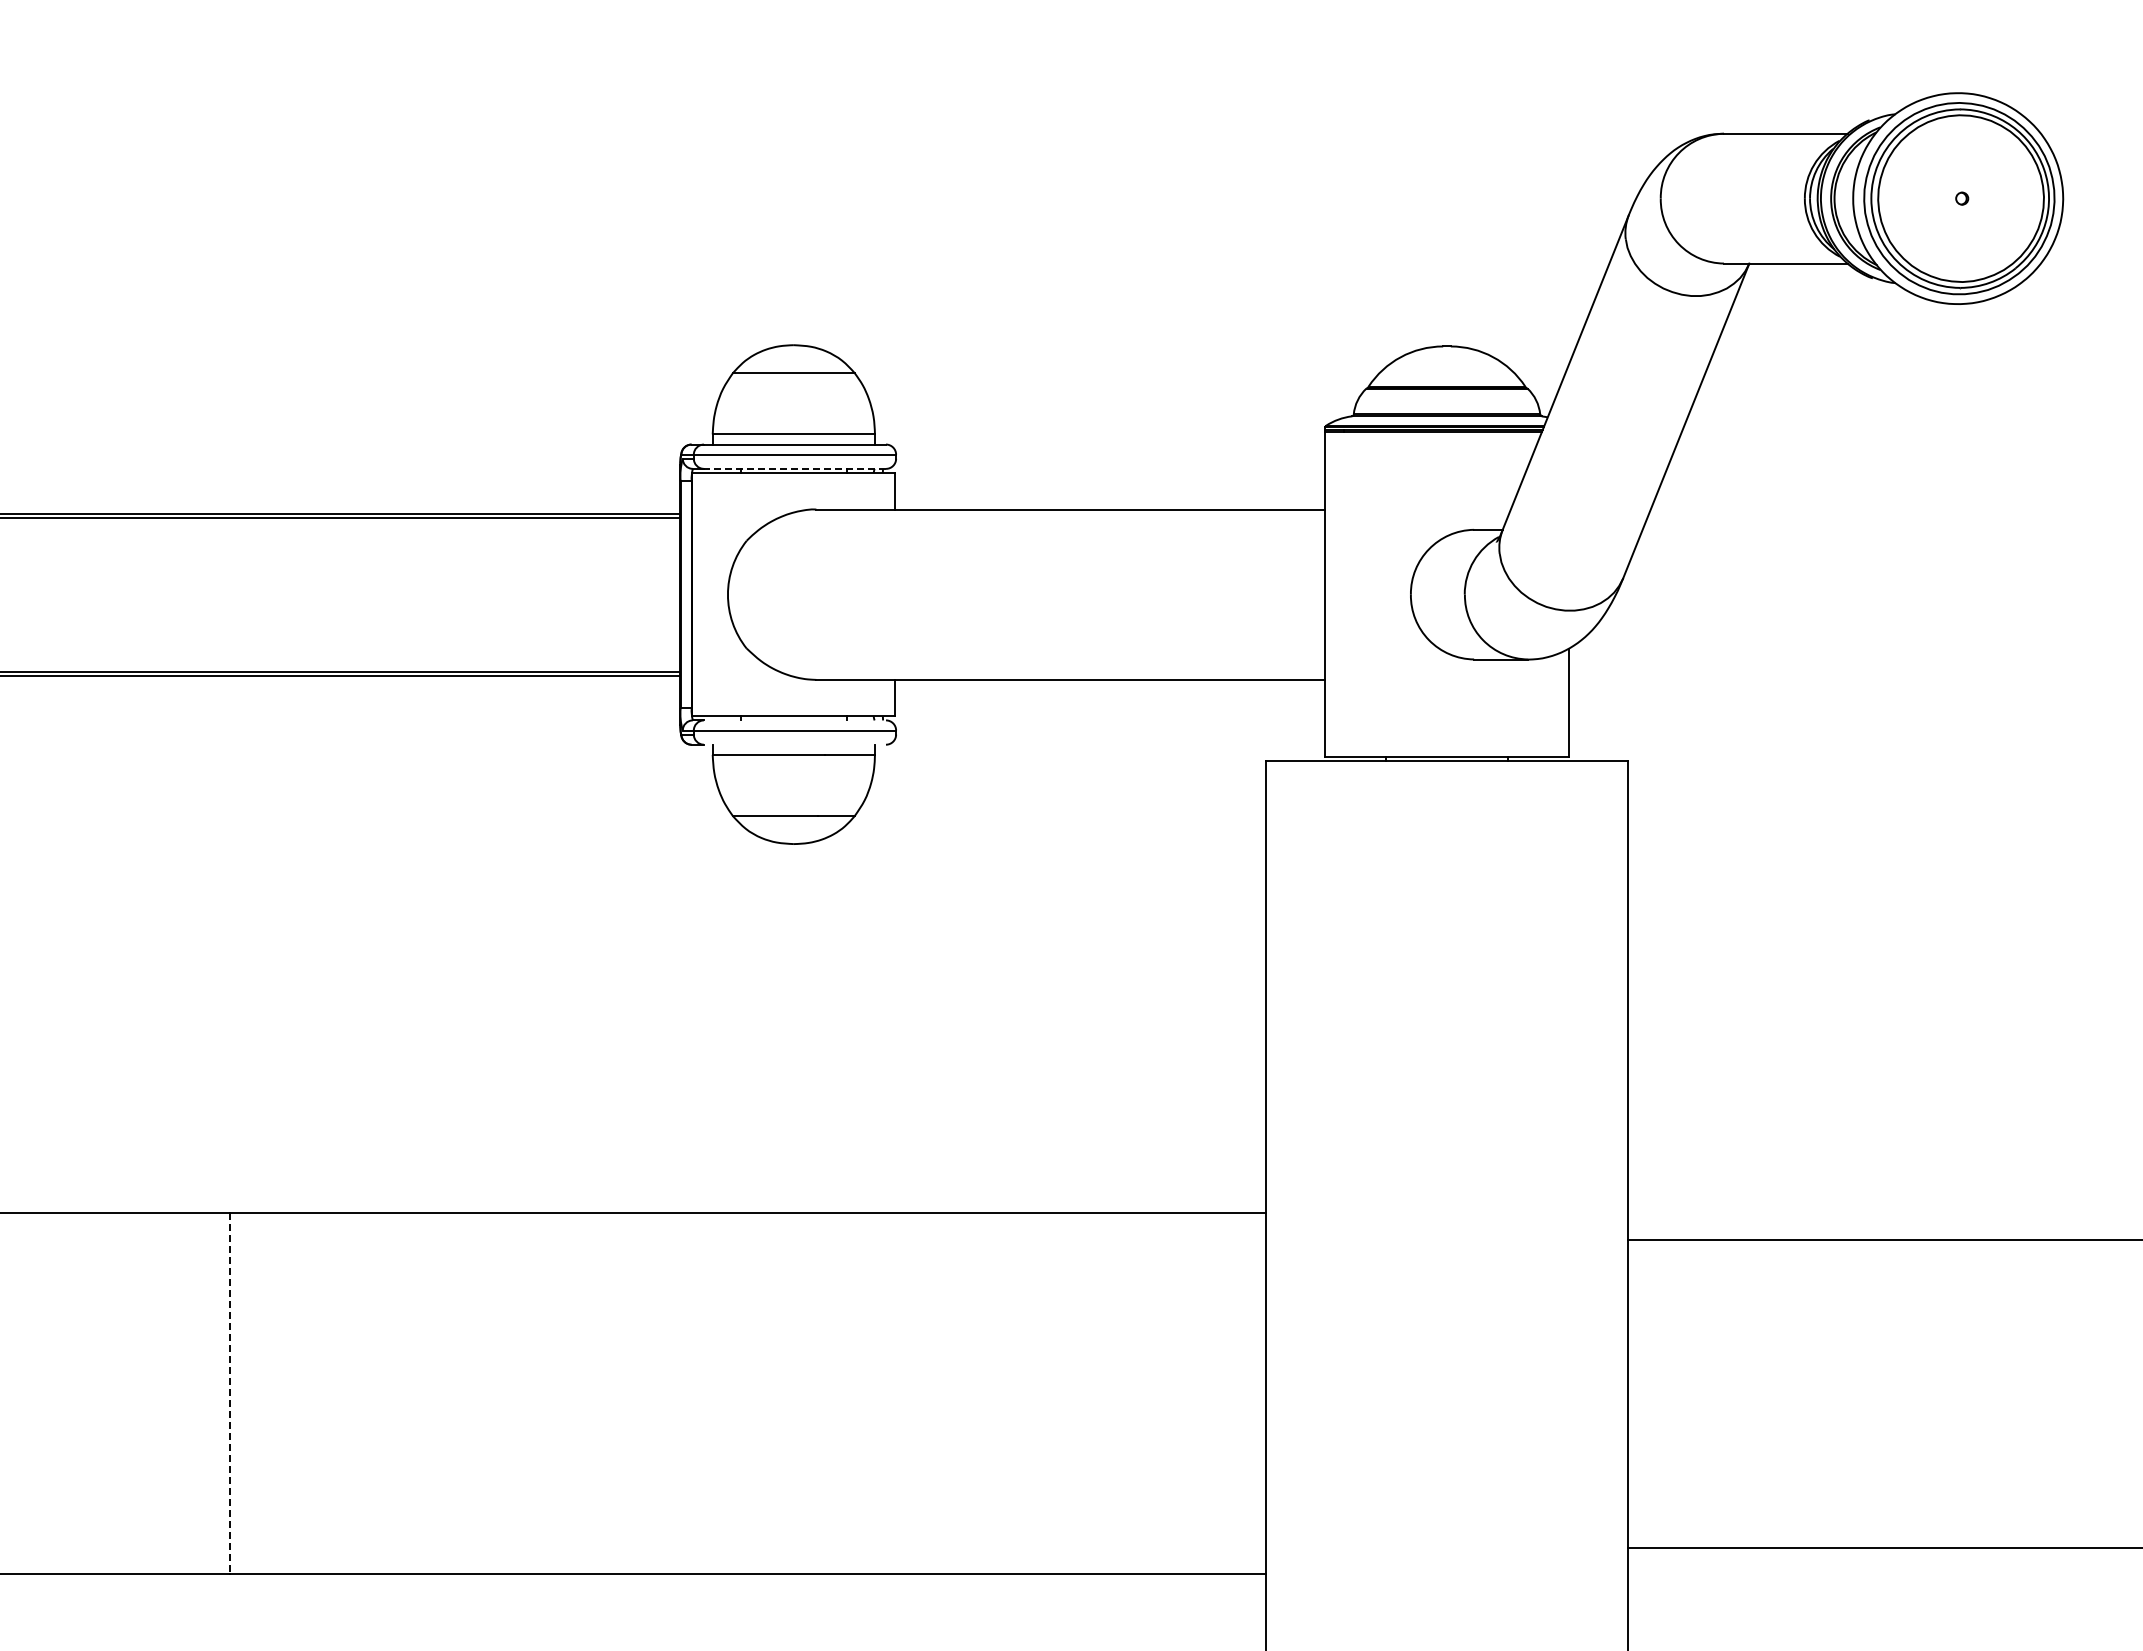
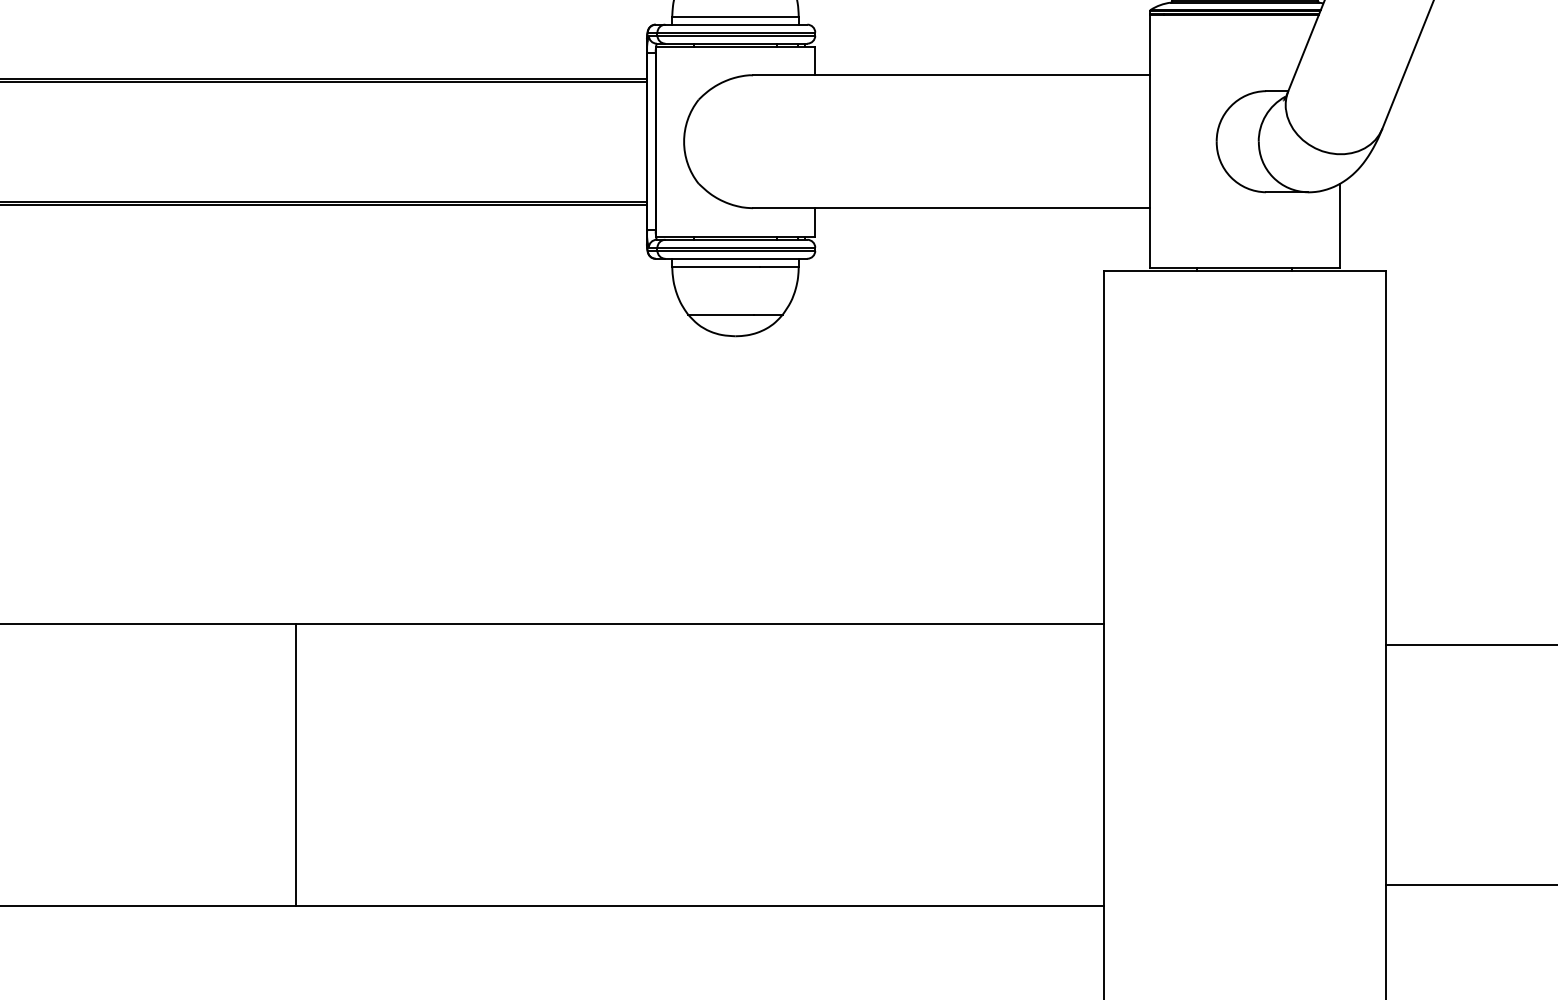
line: (794, 458) -> (735, 35), added
line: (794, 468) -> (735, 43), dashed -> solid
line: (794, 720) -> (735, 239), added
line: (794, 734) -> (735, 250), added
line: (794, 744) -> (735, 258), added
line: (230, 1393) -> (296, 764), dashed -> solid

